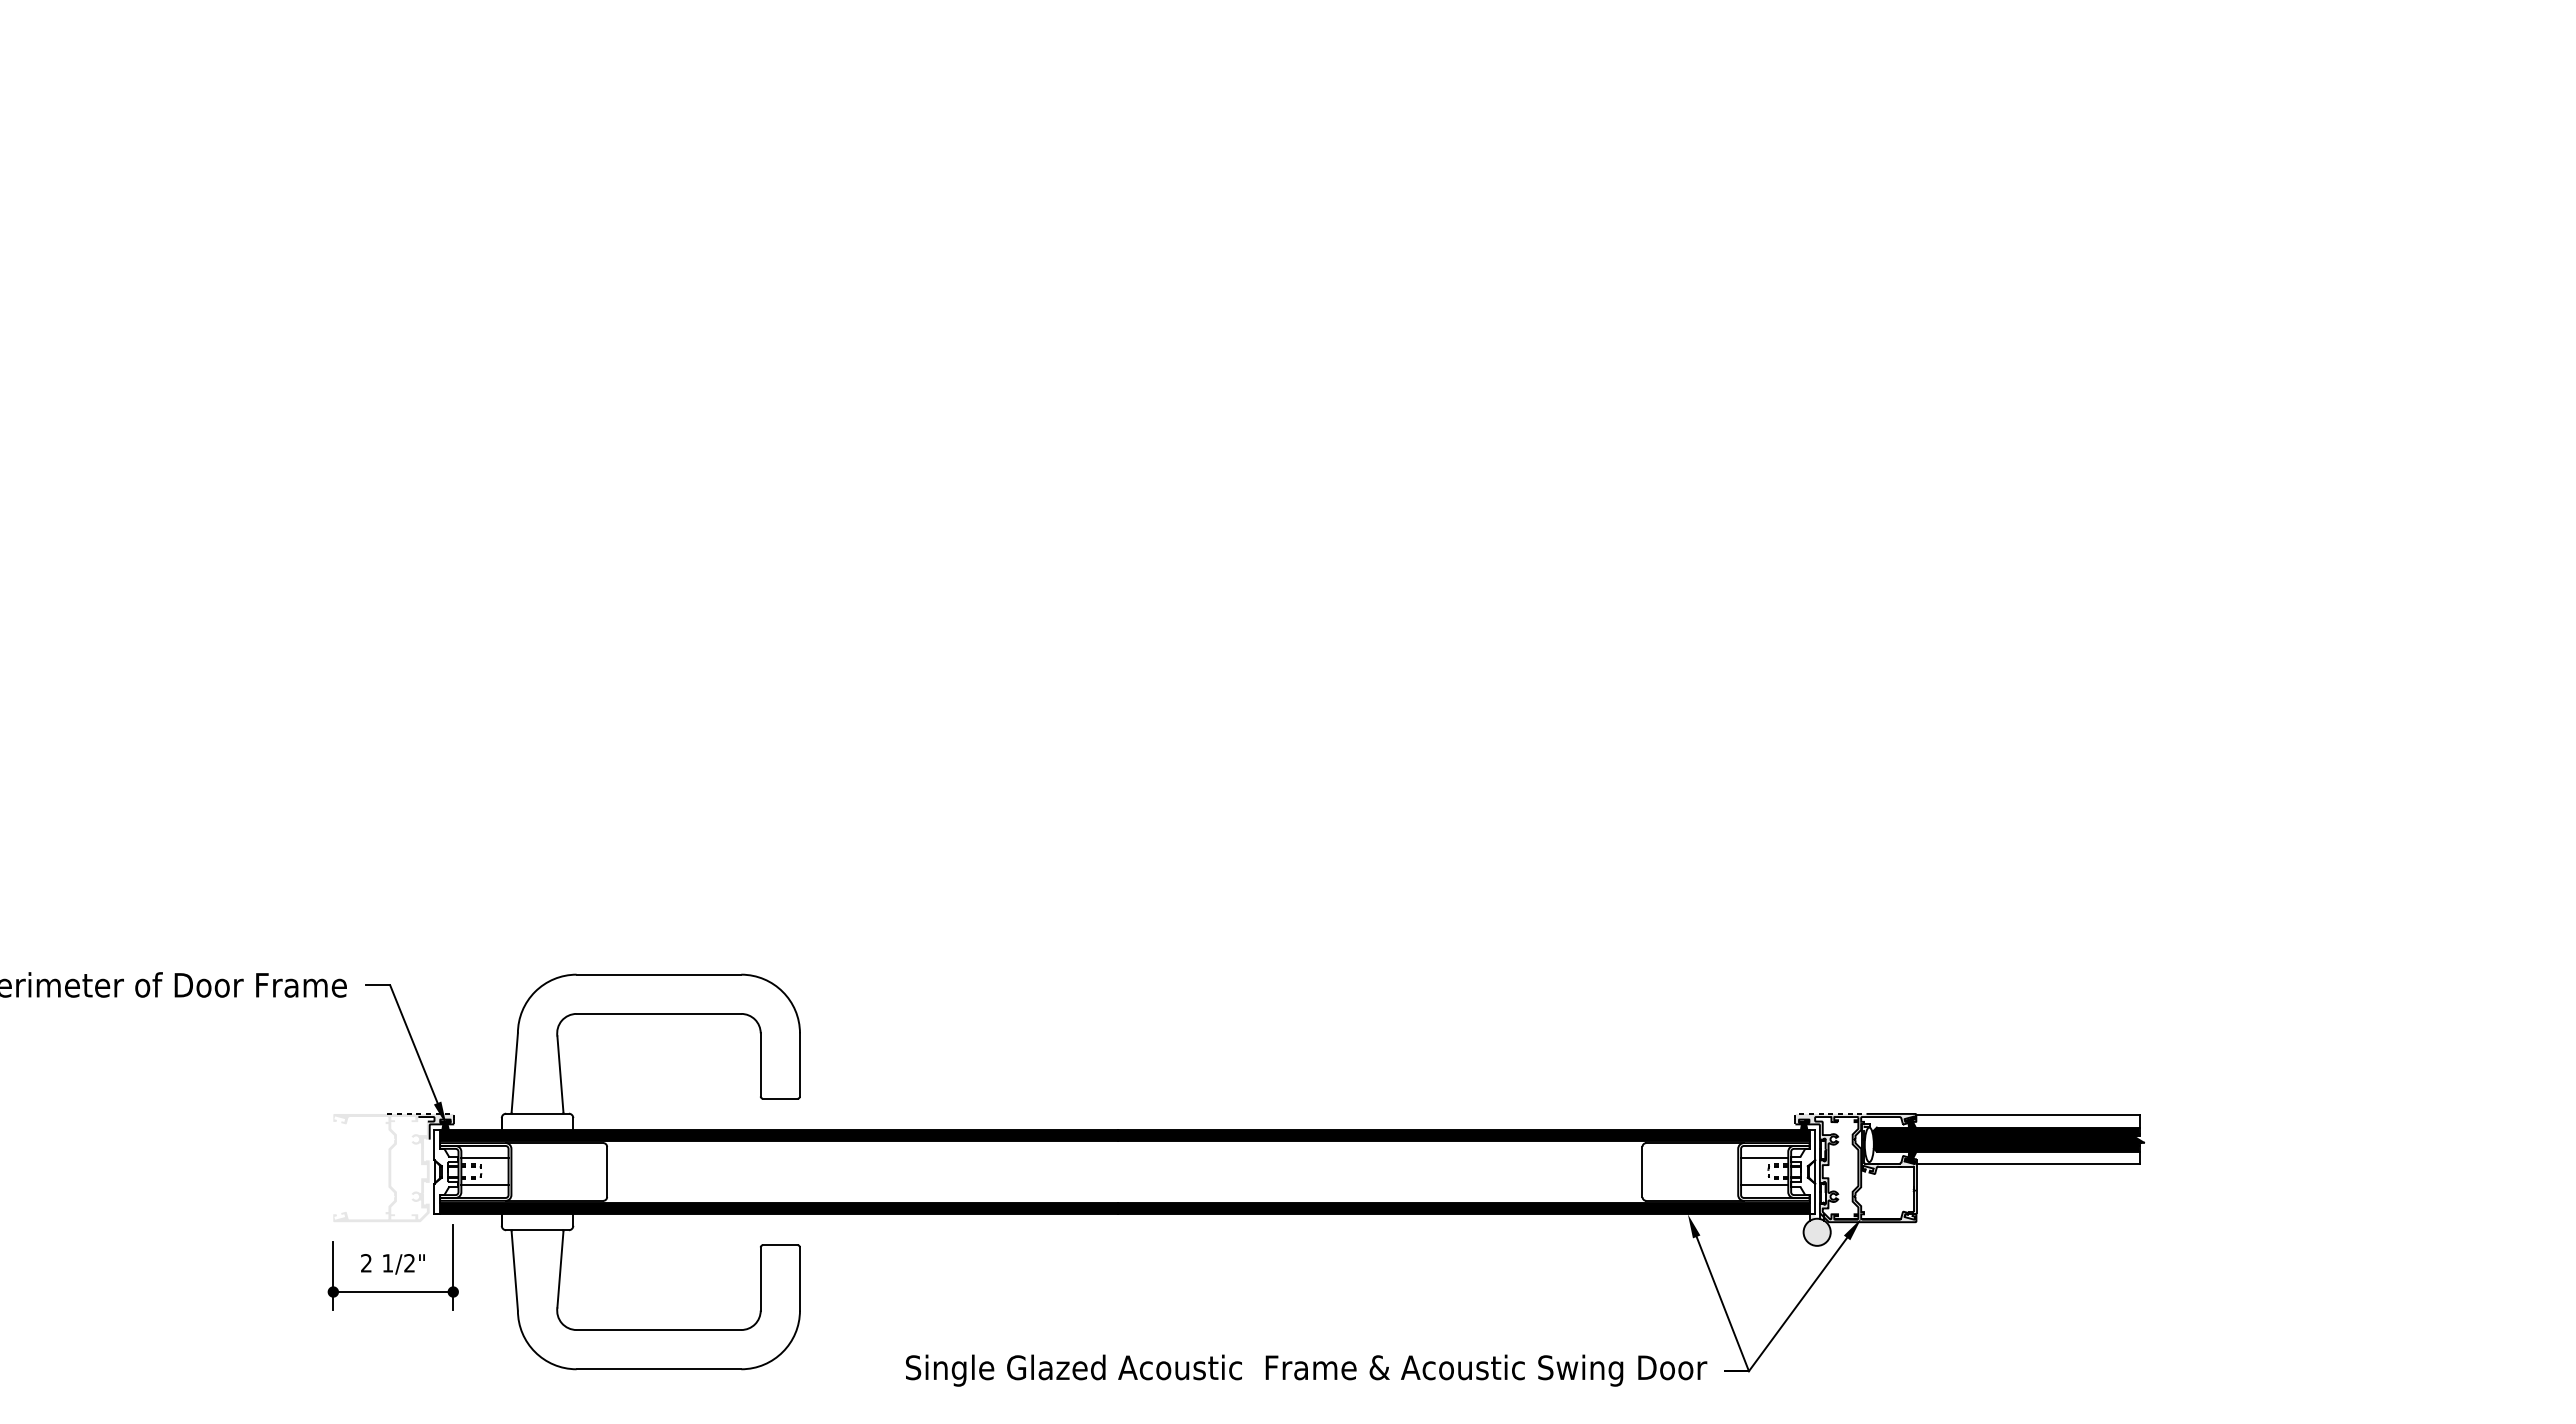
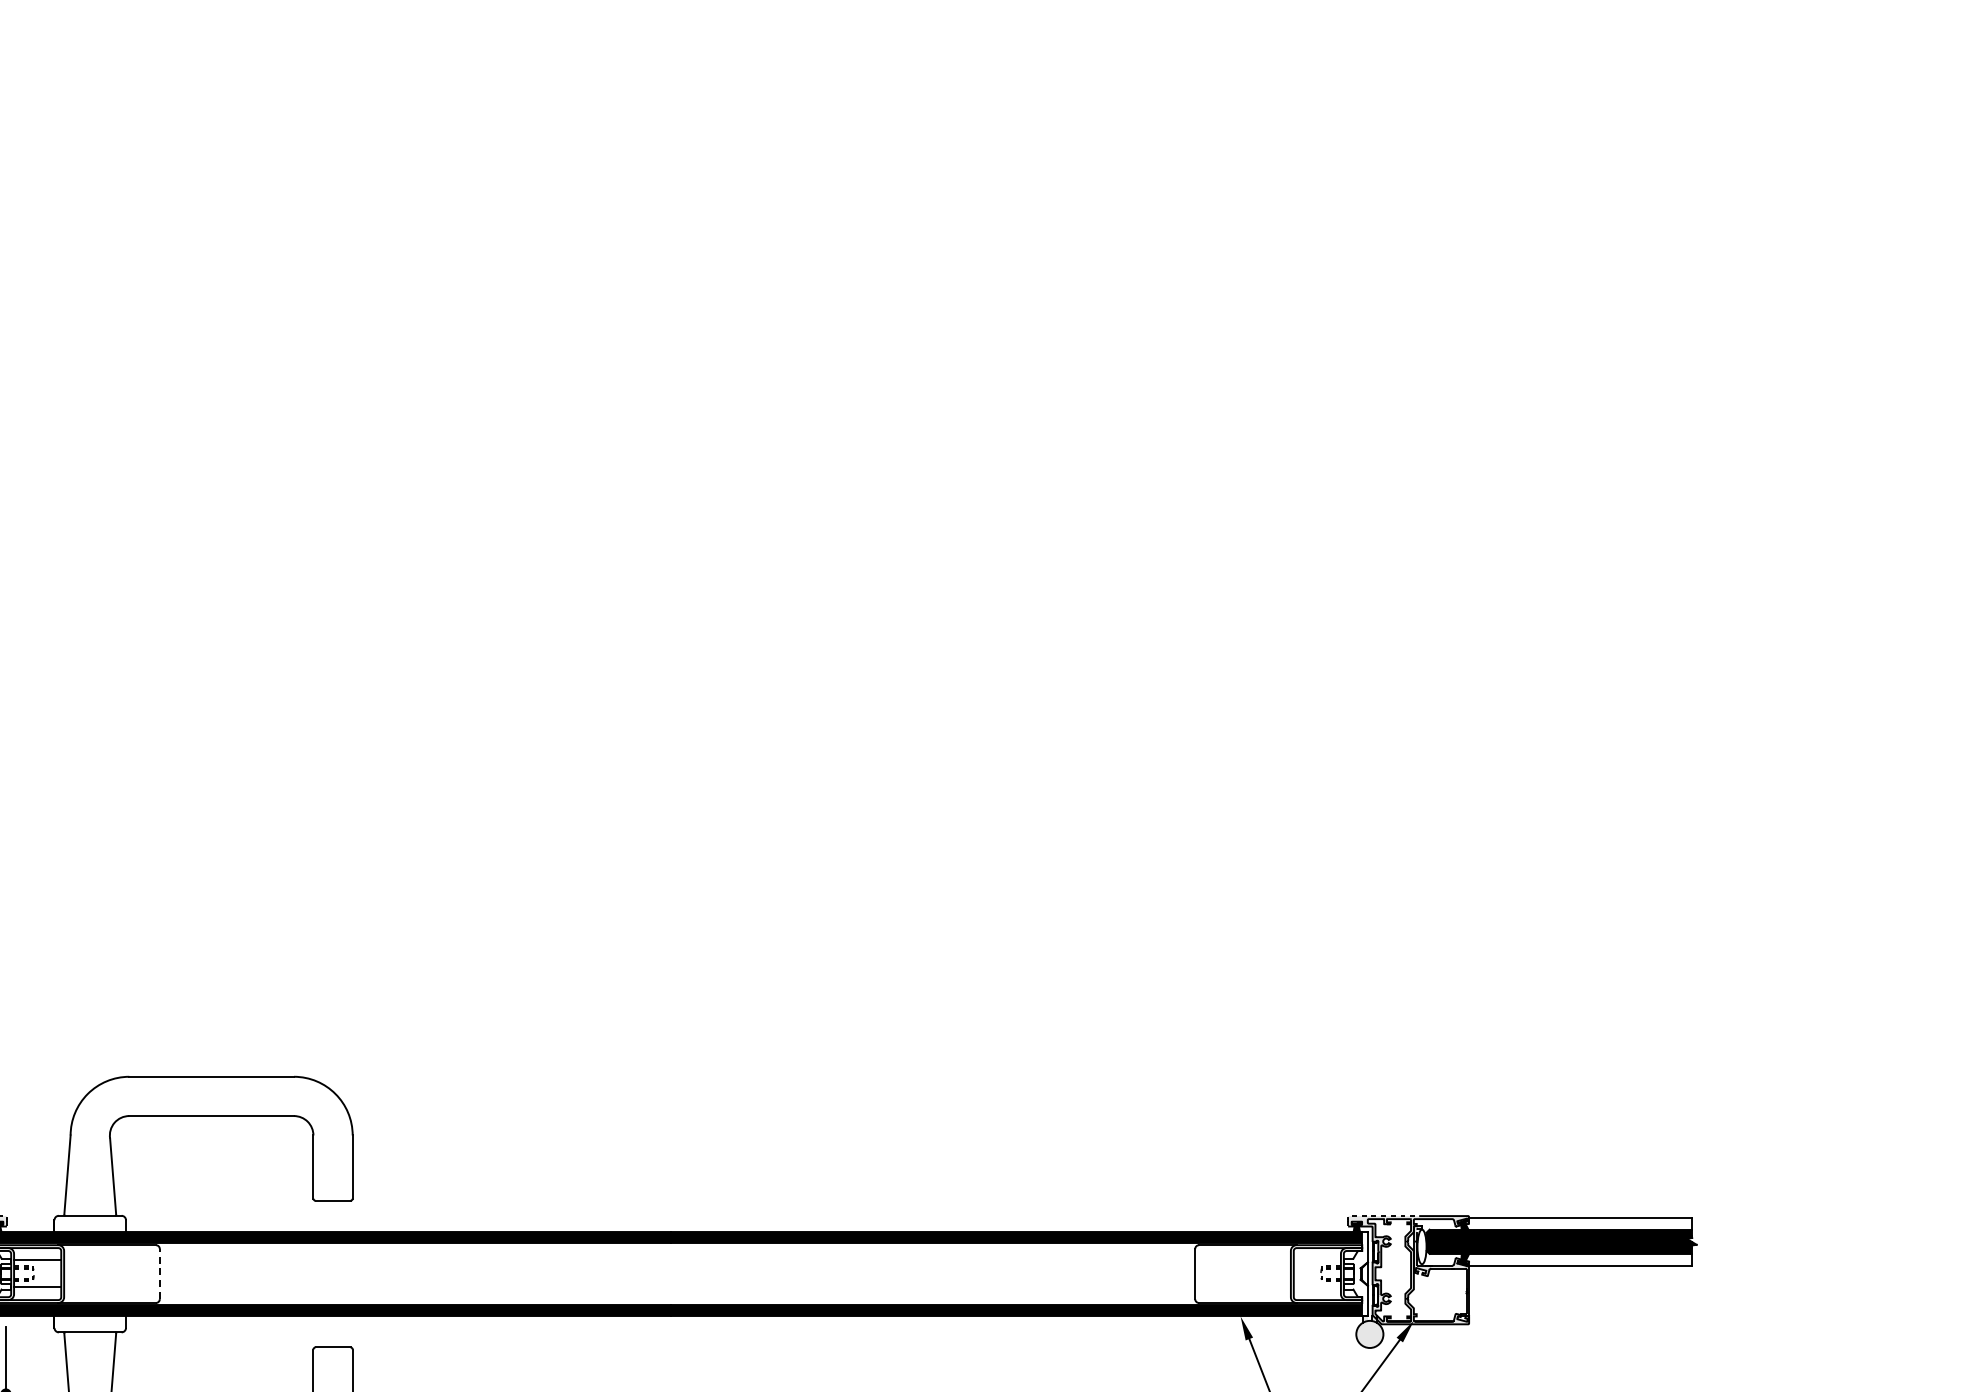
line: (1764, 1158) -> (1317, 1260), removed
line: (607, 1171) -> (160, 1273), solid -> dashed
line: (1764, 1185) -> (1317, 1287), removed

